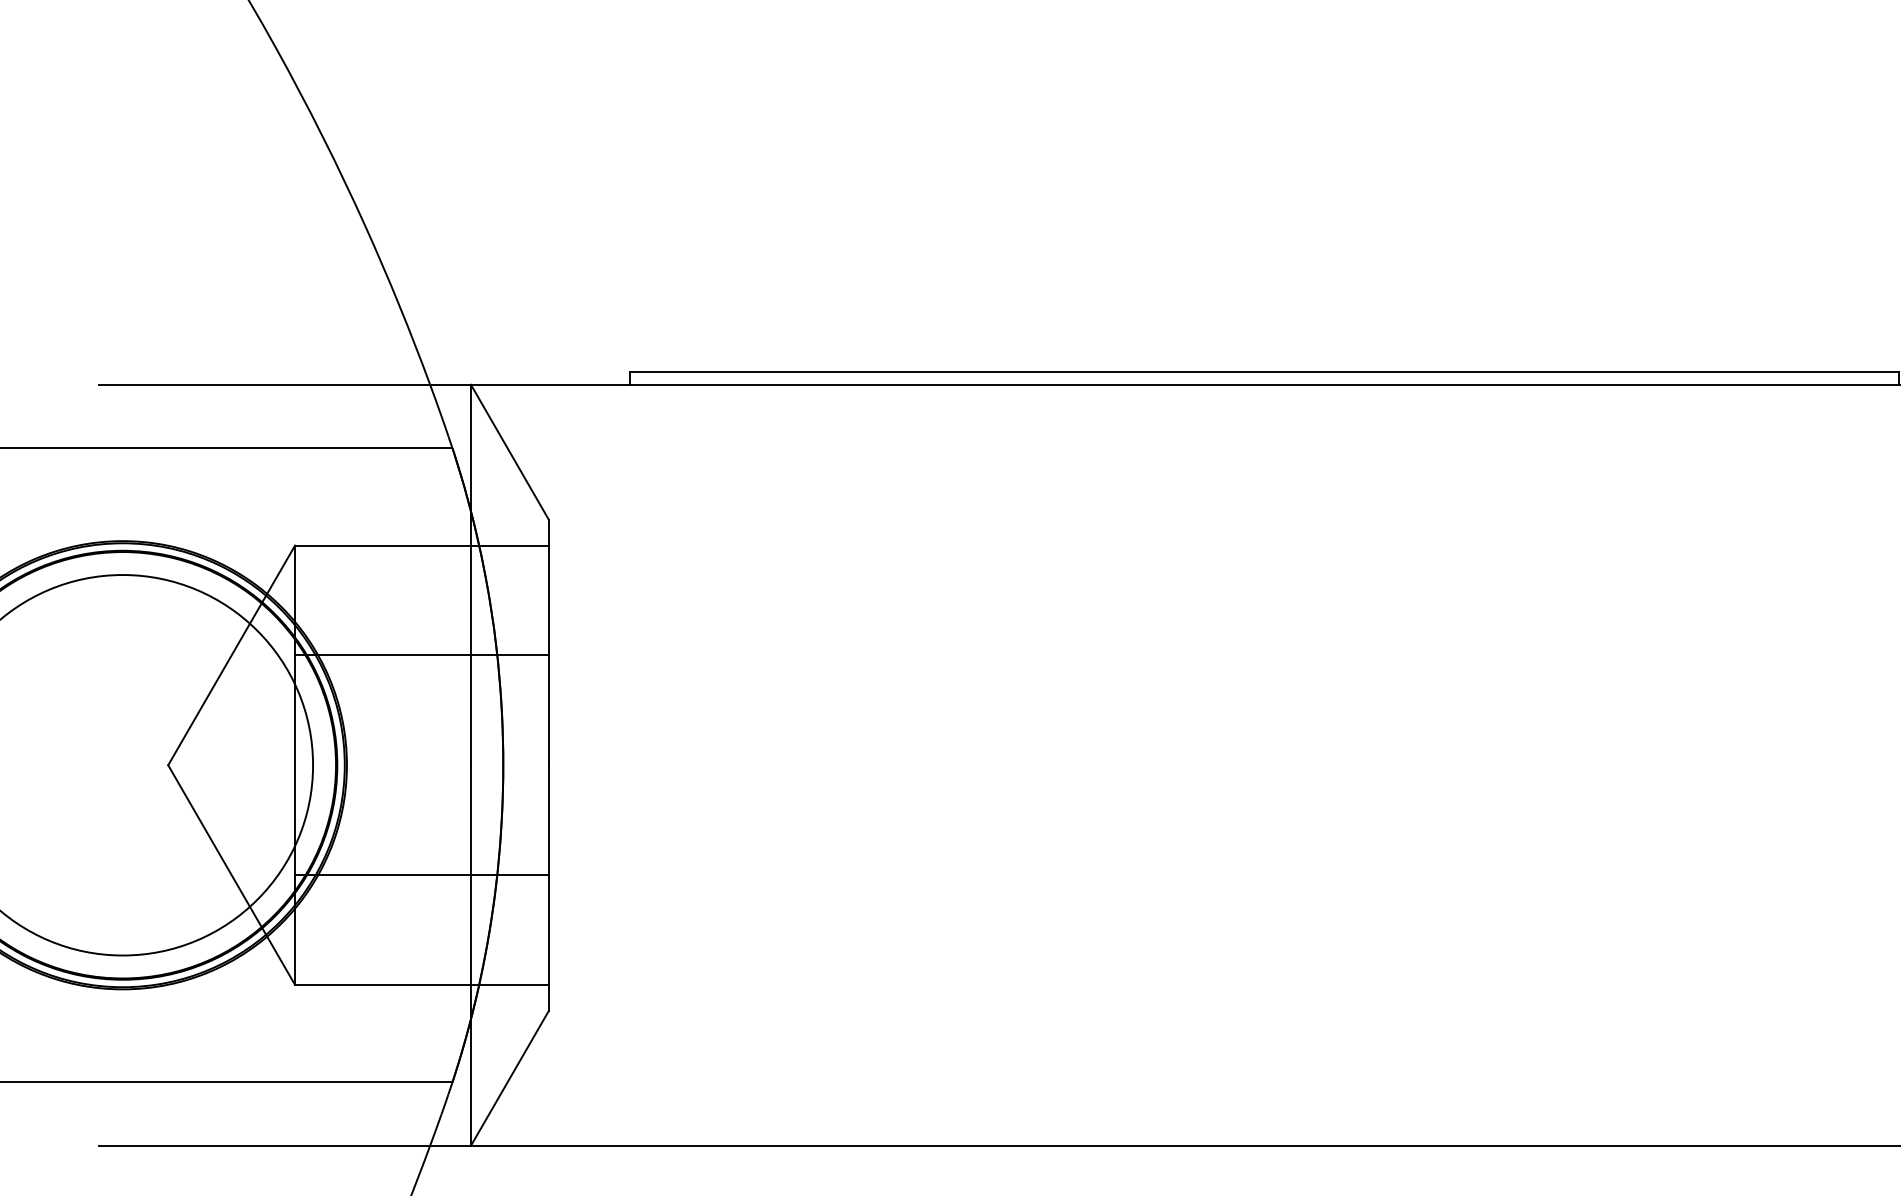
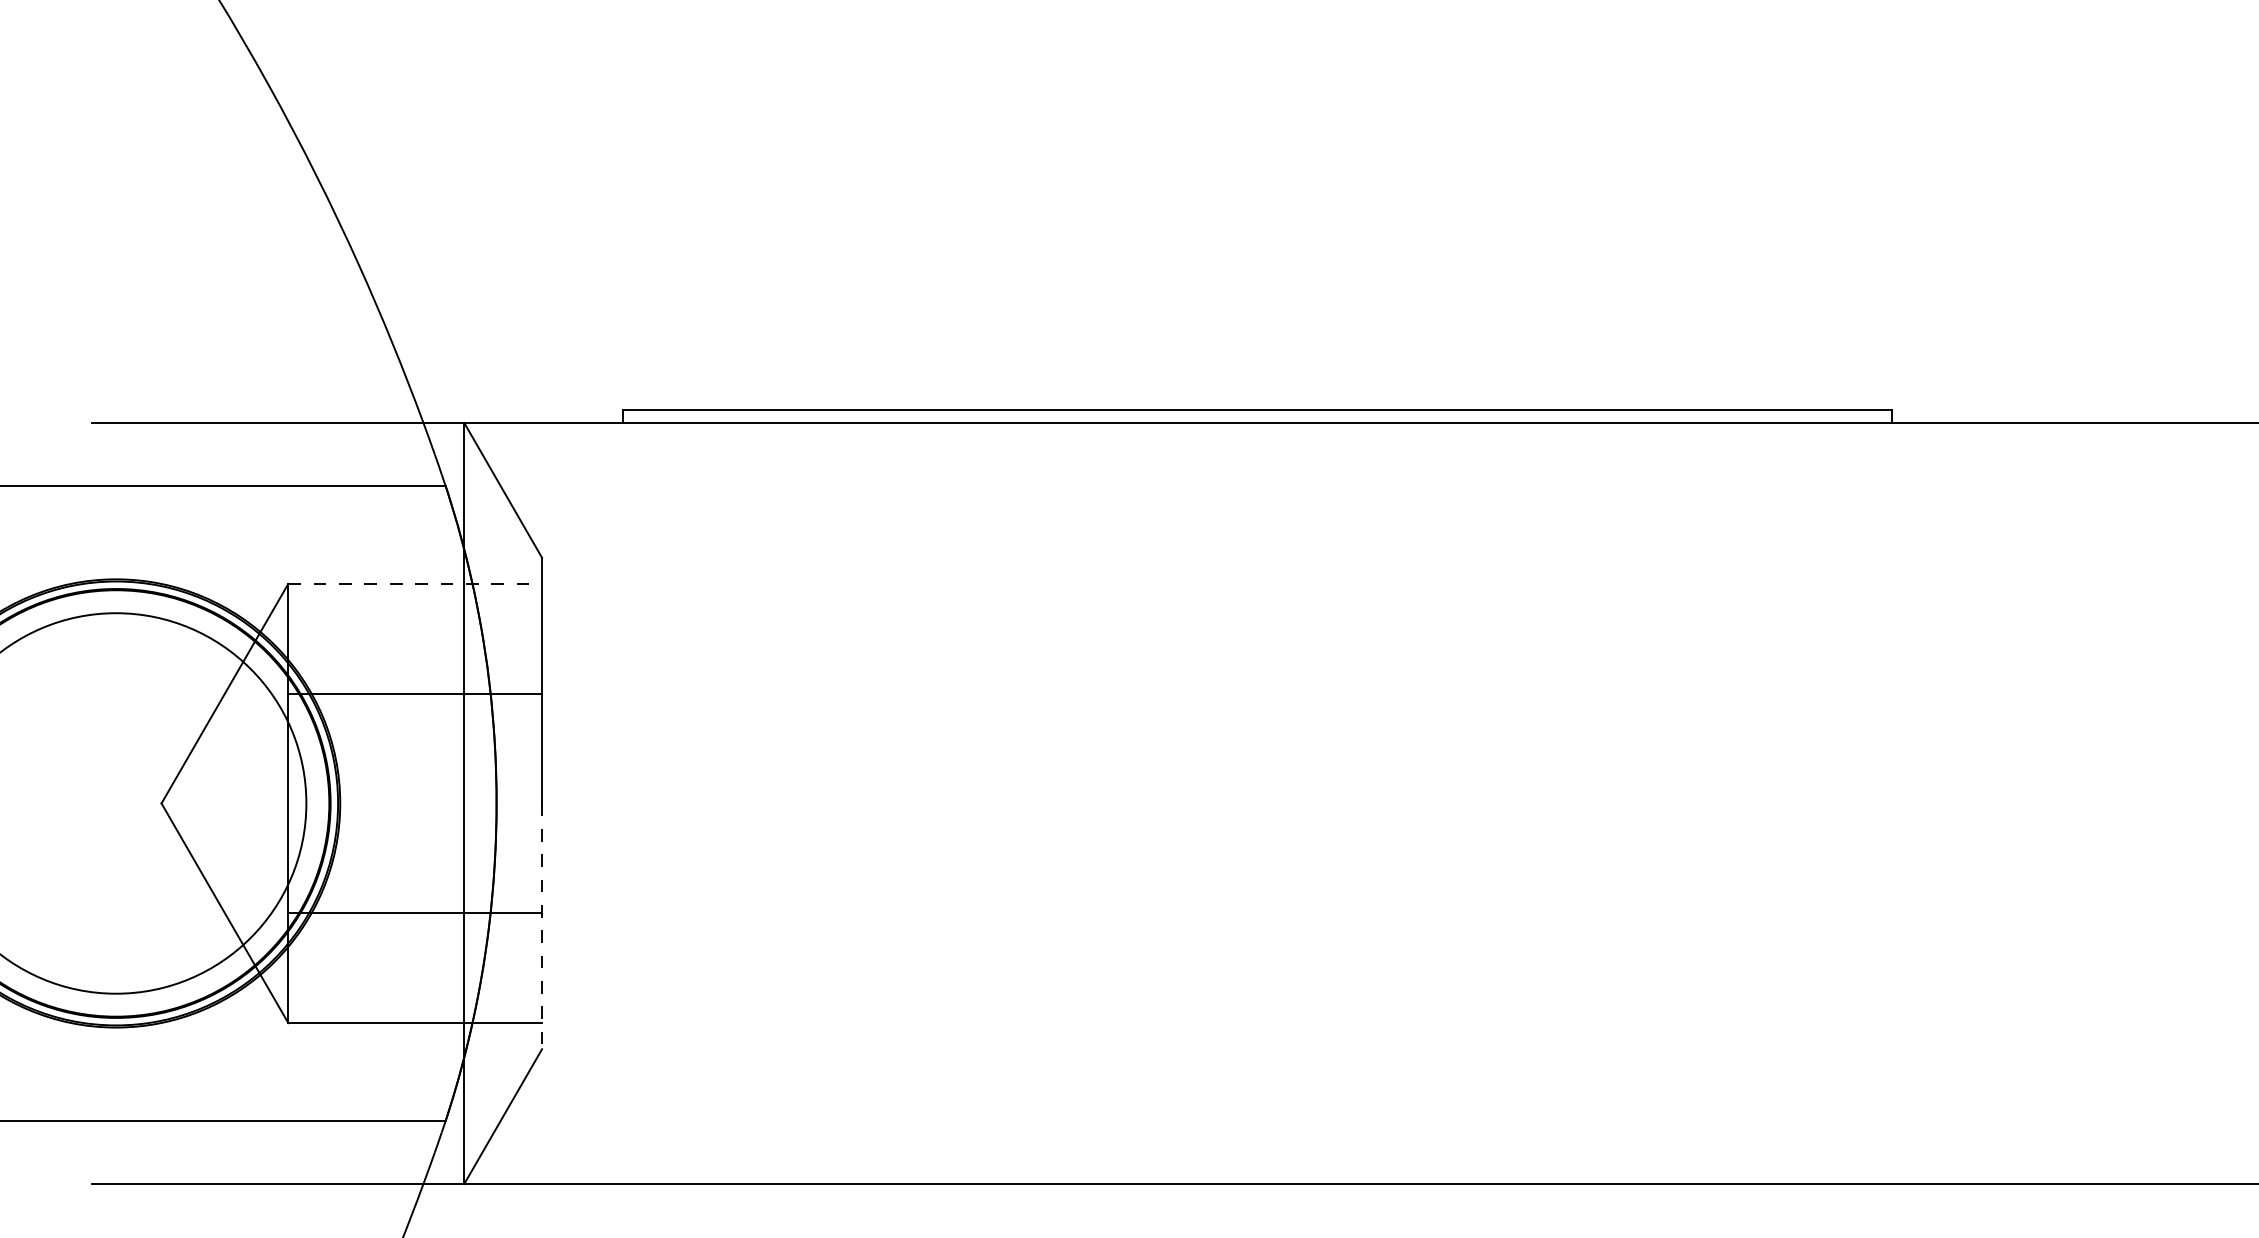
line: (422, 545) -> (415, 583), solid -> dashed
line: (549, 888) -> (542, 926), solid -> dashed

